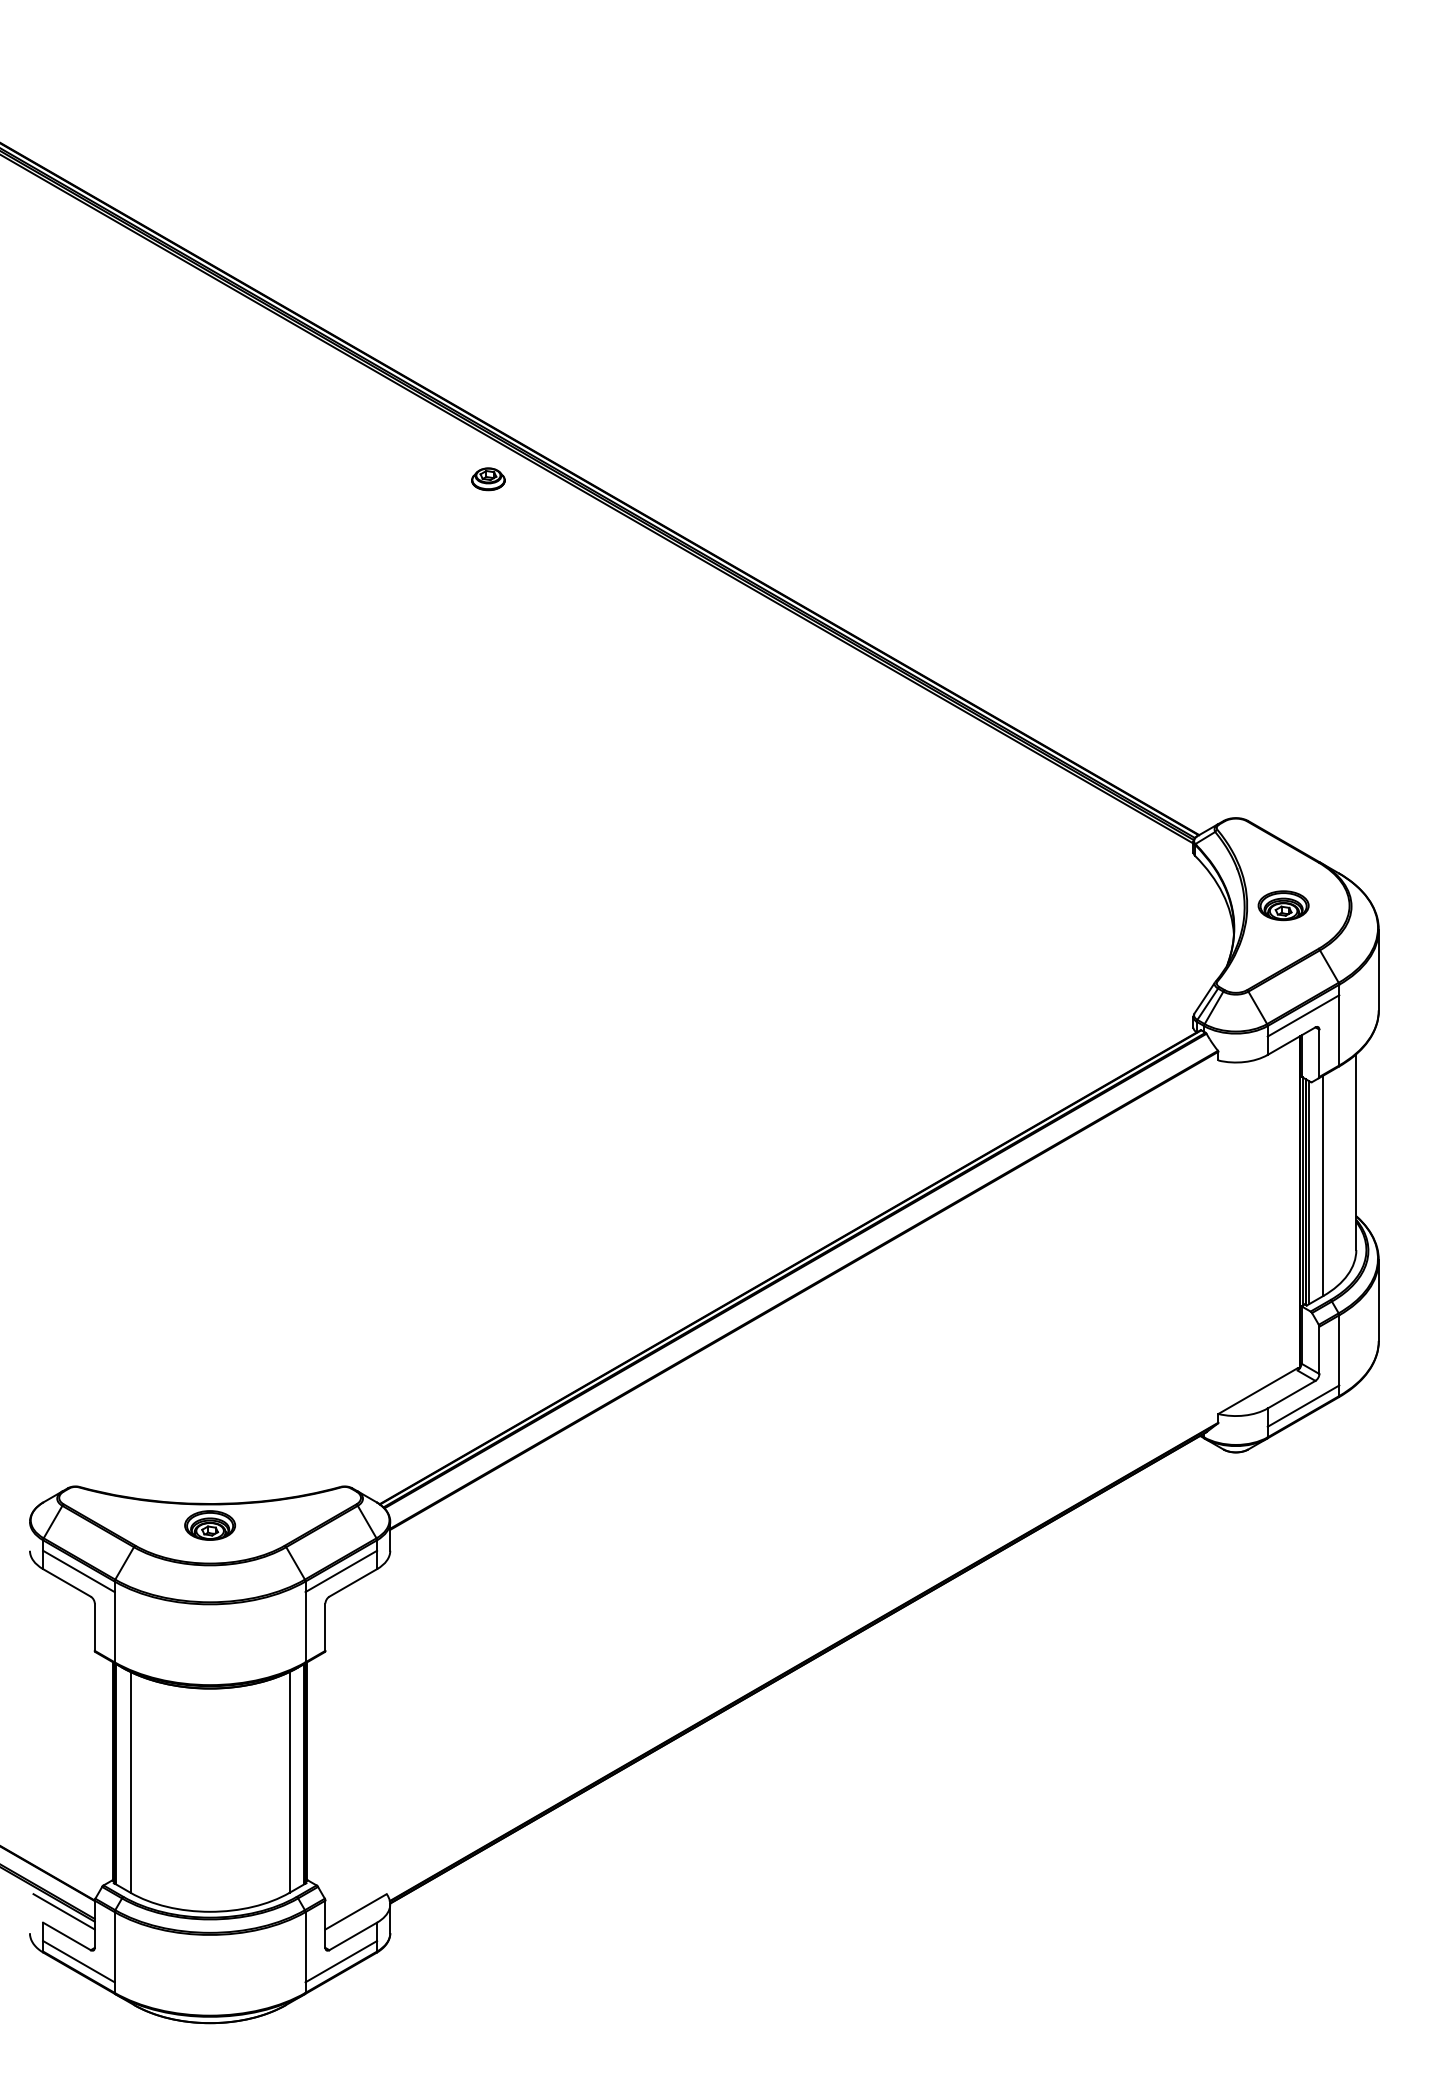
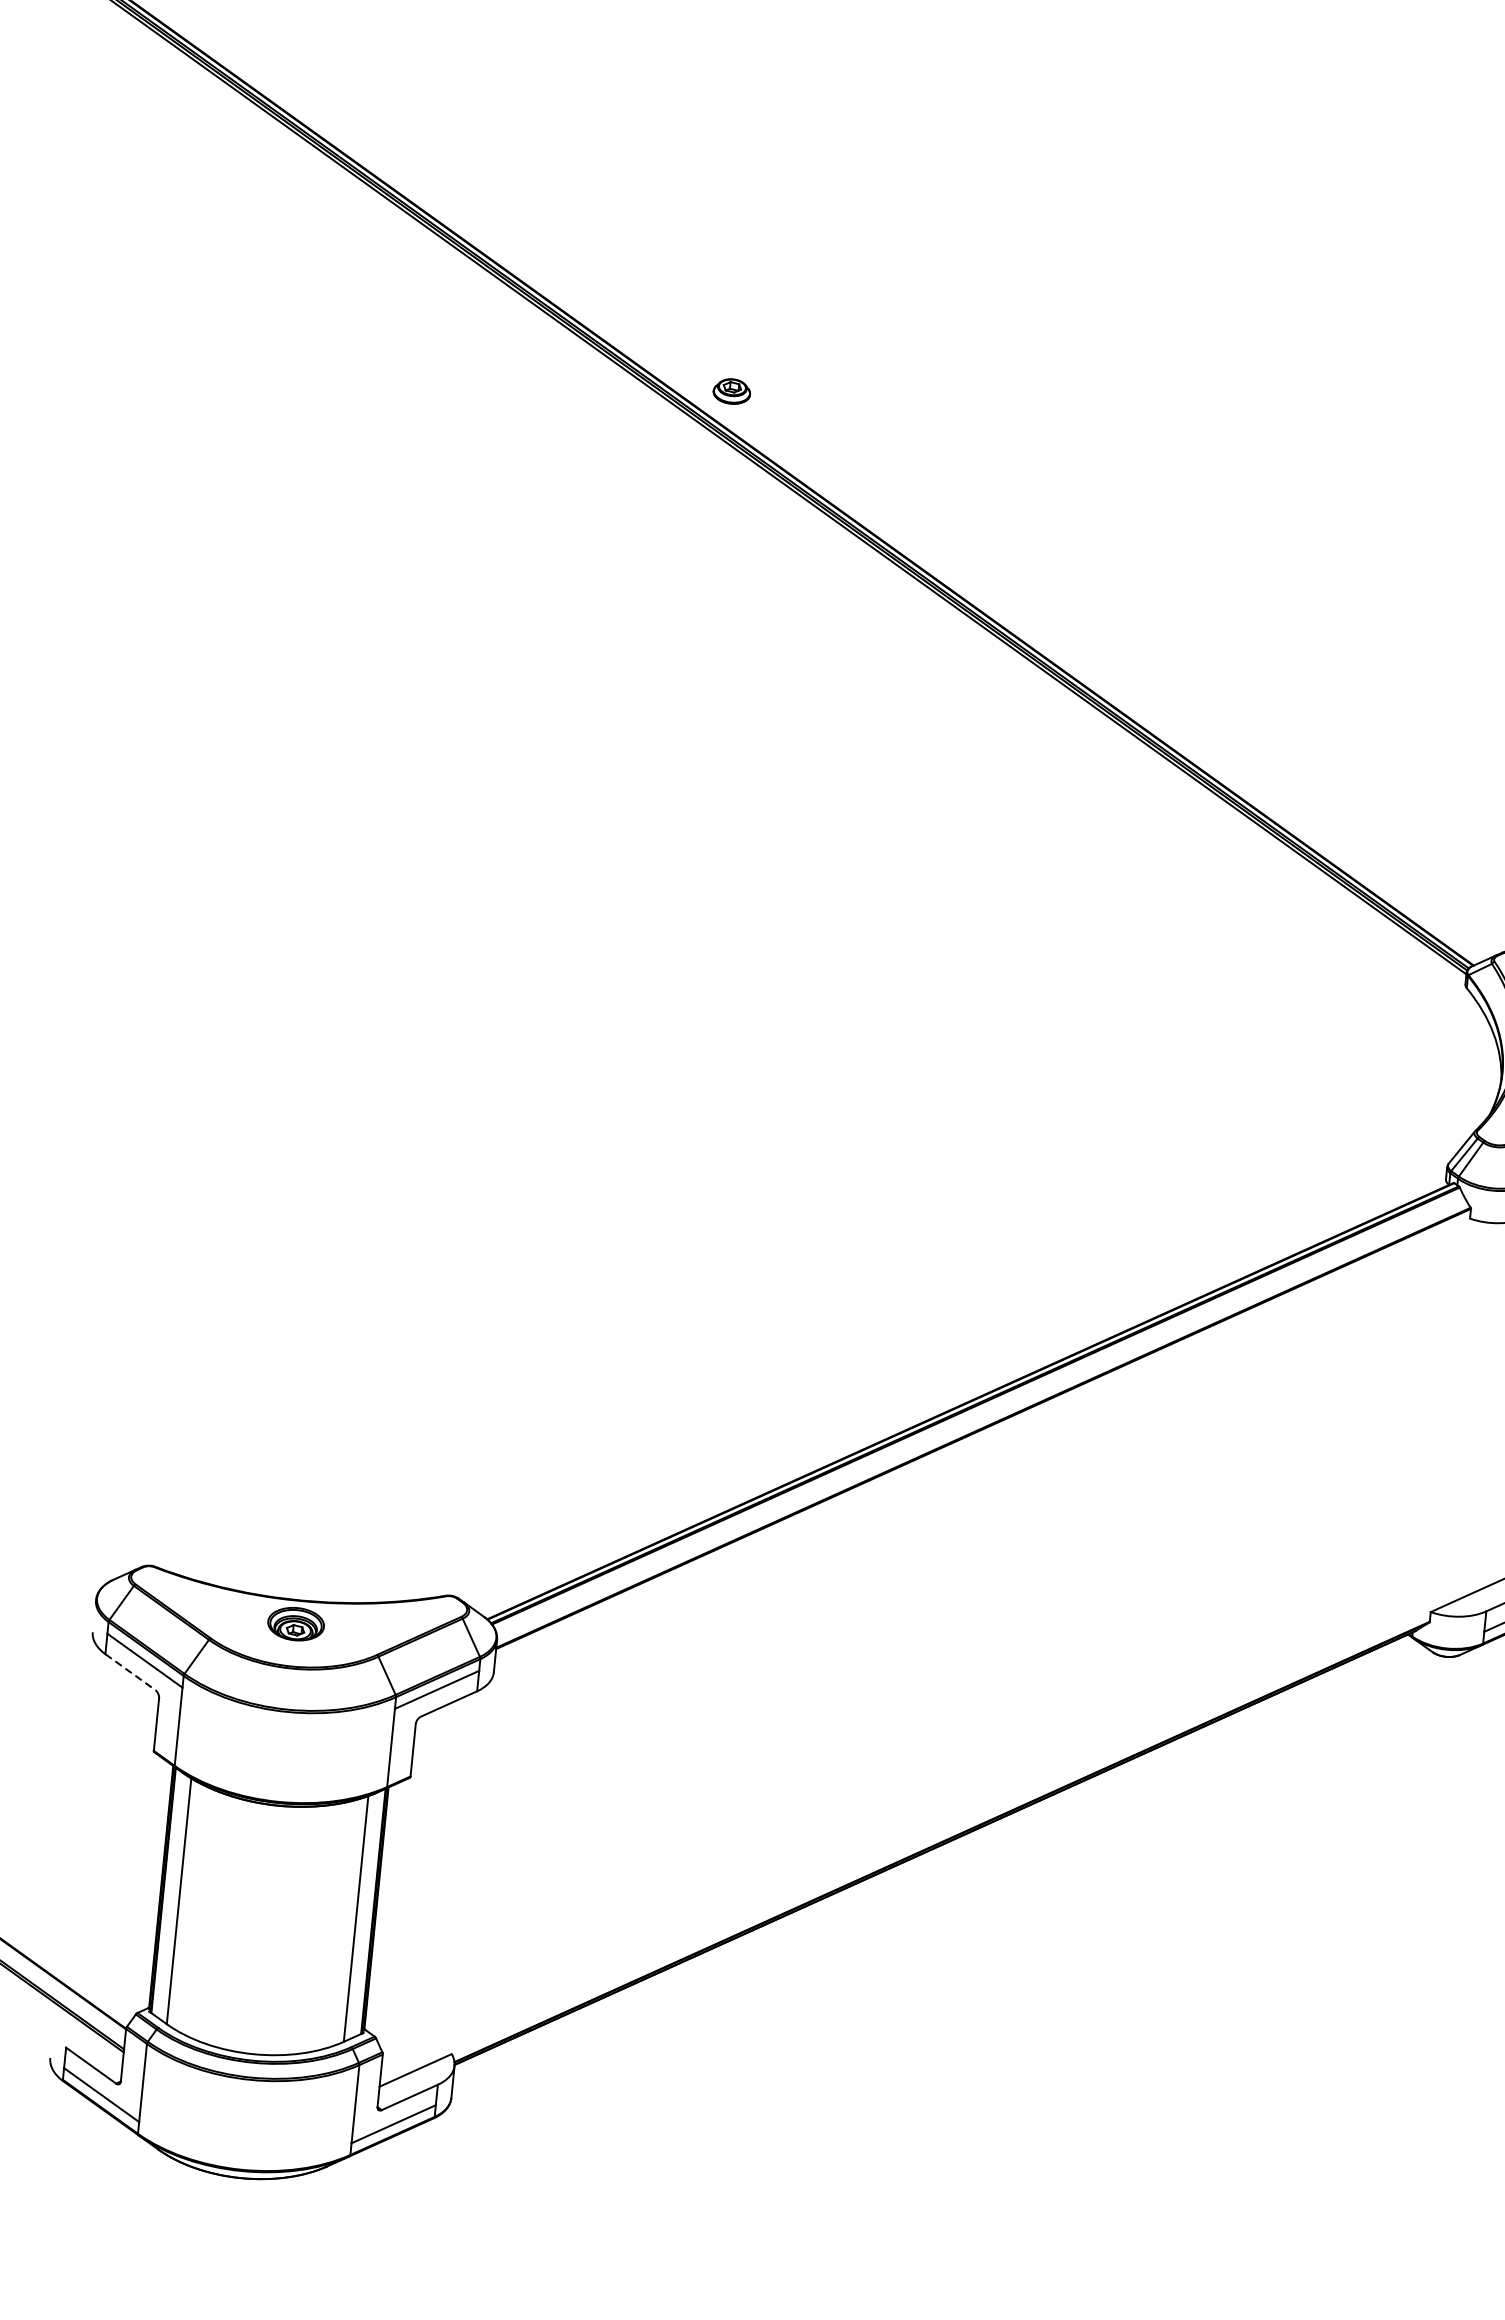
part: (488, 479) -> (732, 391), moved
line: (66, 1582) -> (129, 1671), solid -> dashed
line: (63, 1911) -> (90, 2037), removed

